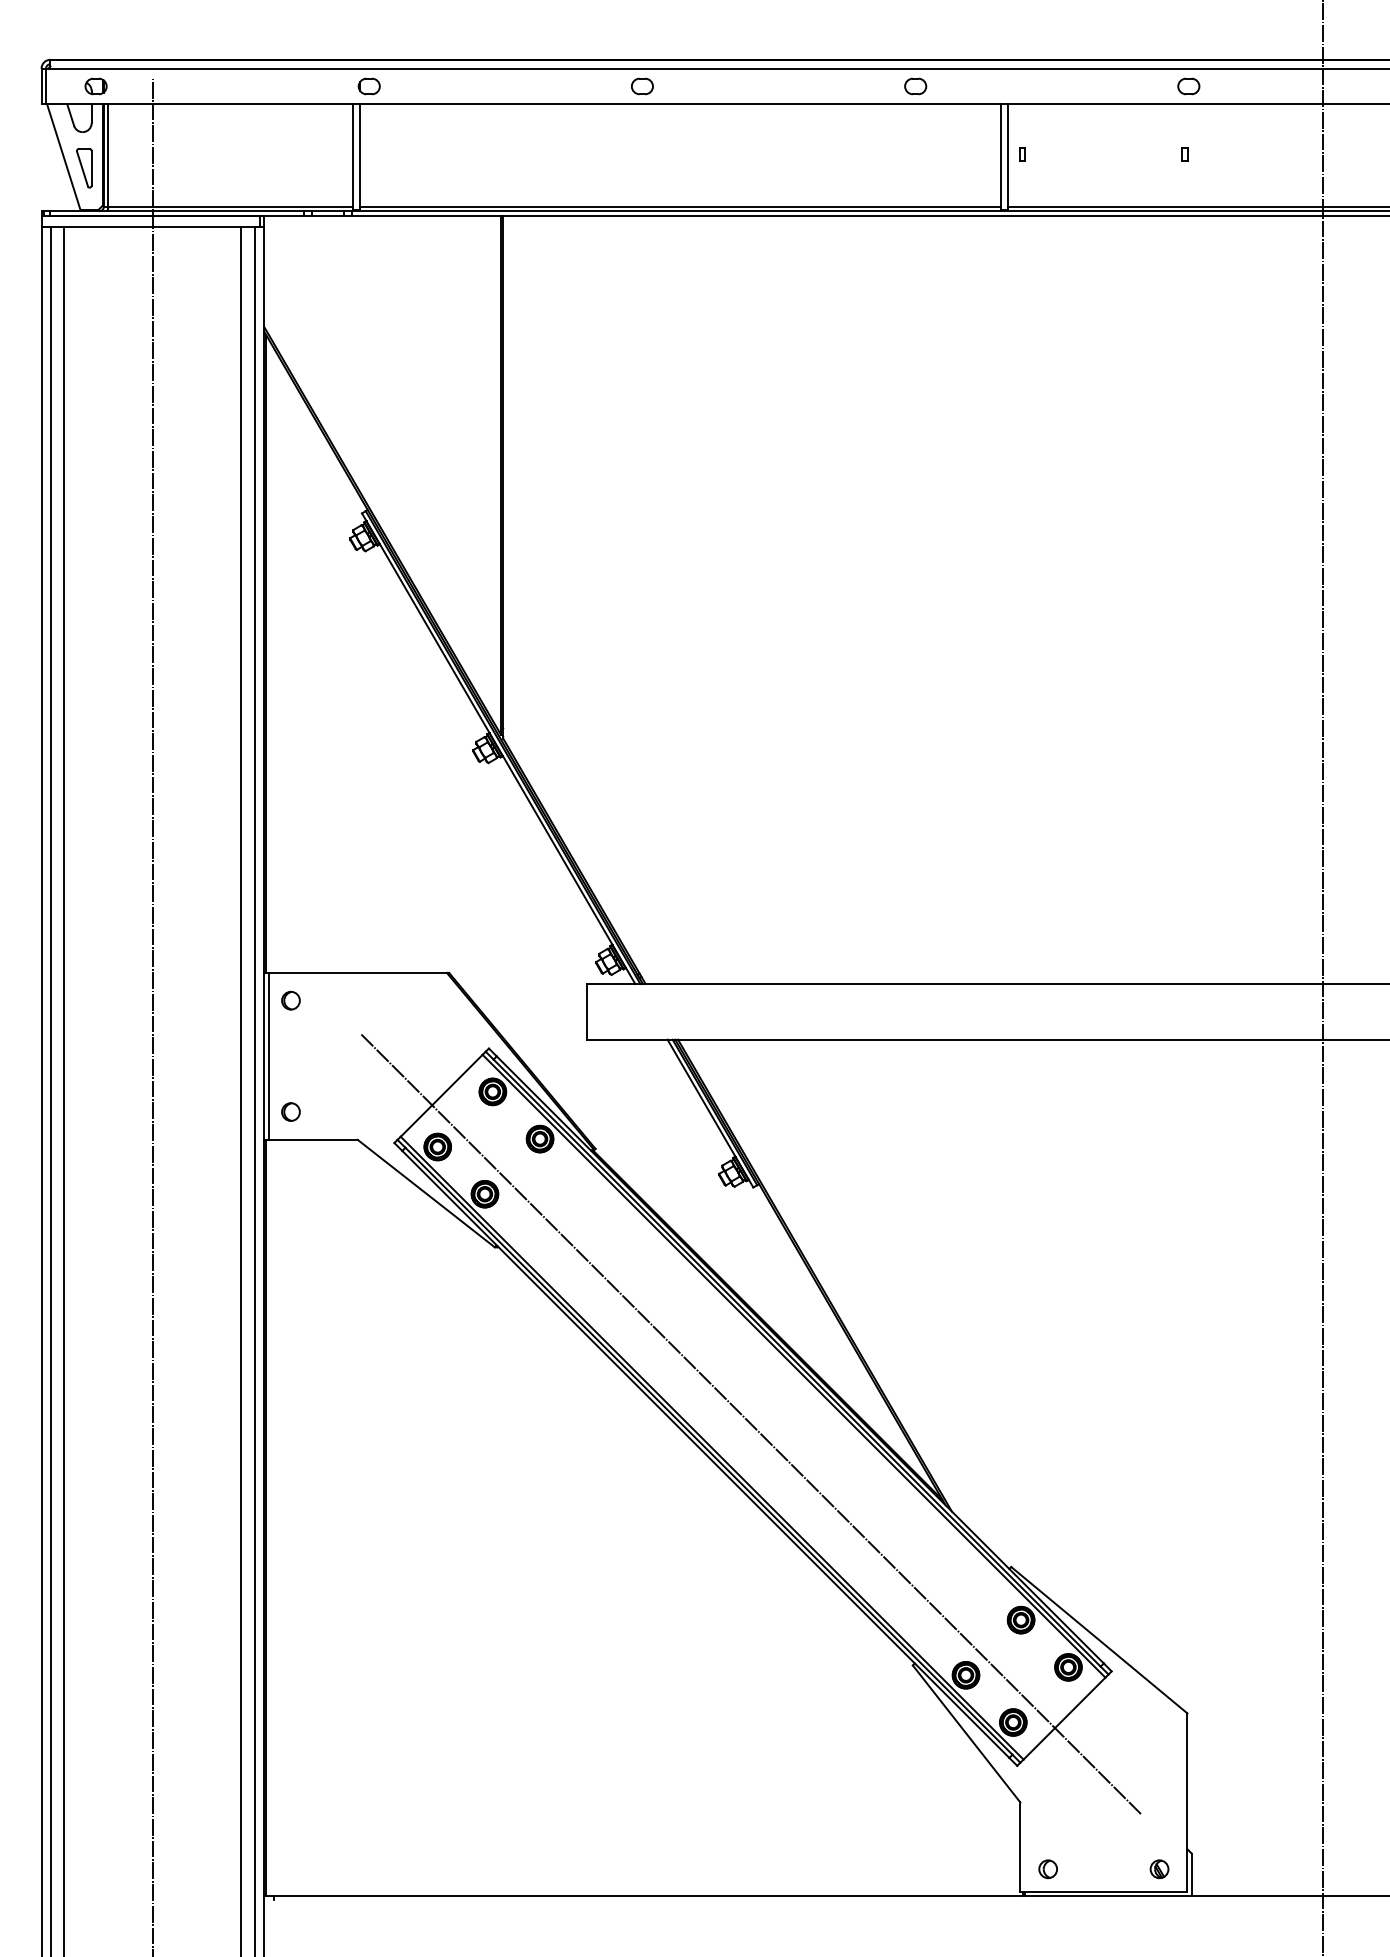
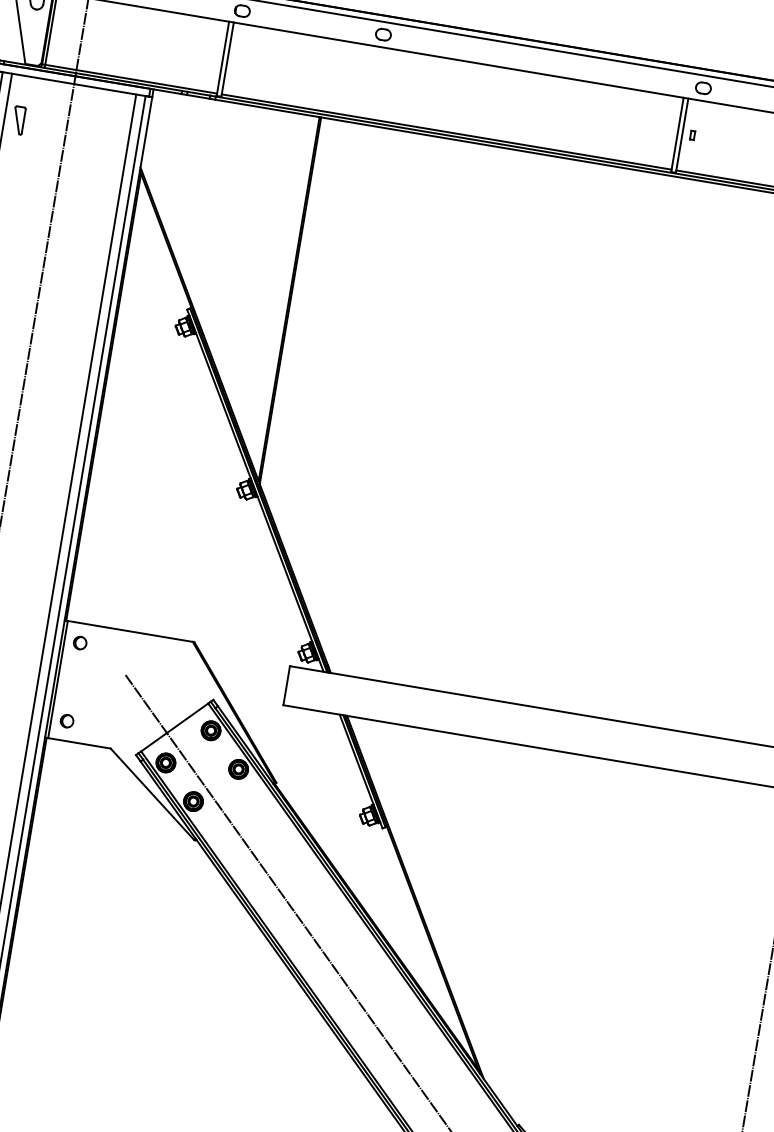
part: (642, 86) -> (383, 34), moved
part: (915, 86) -> (703, 88), moved
part: (84, 168) -> (18, 120), moved

